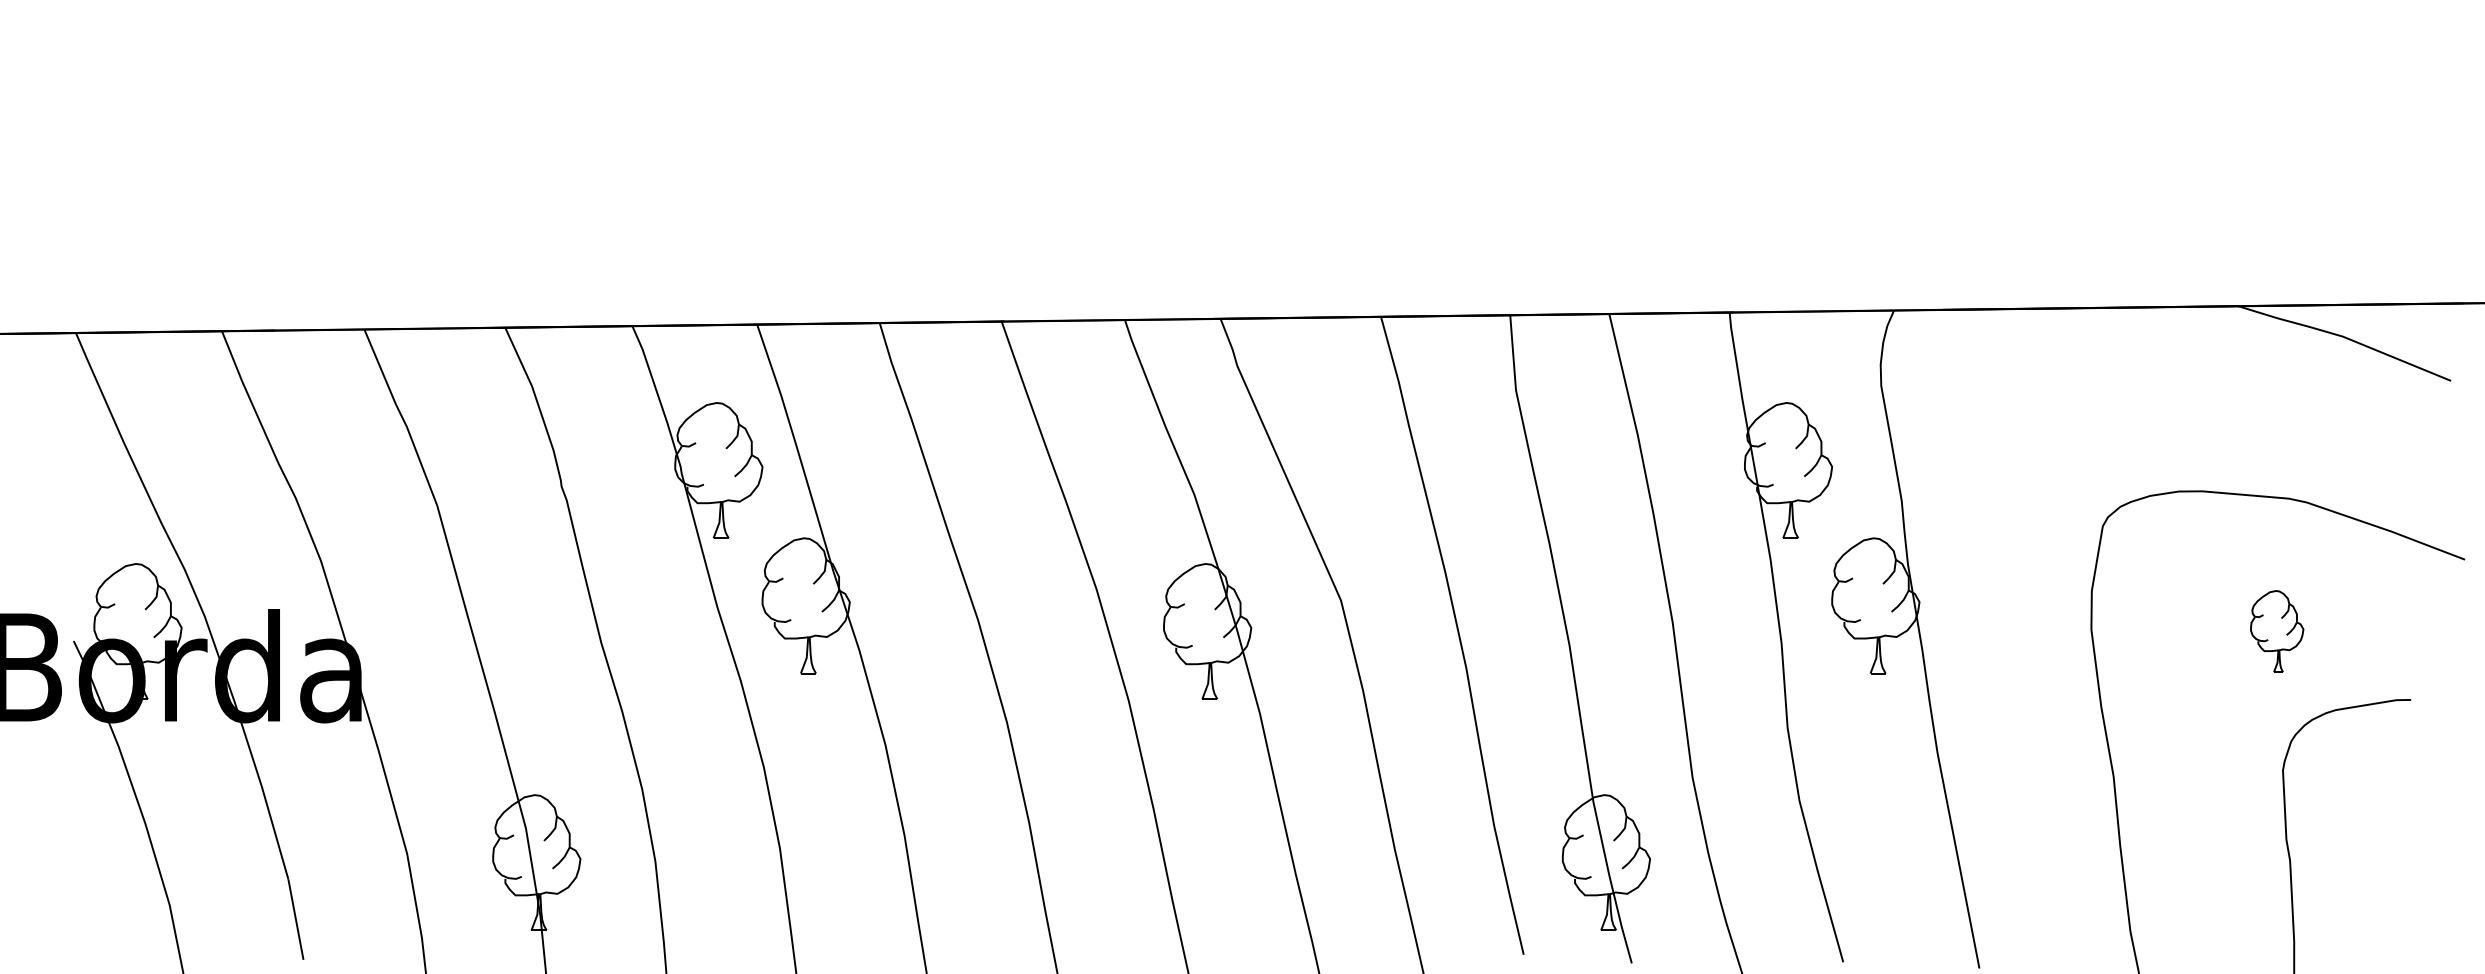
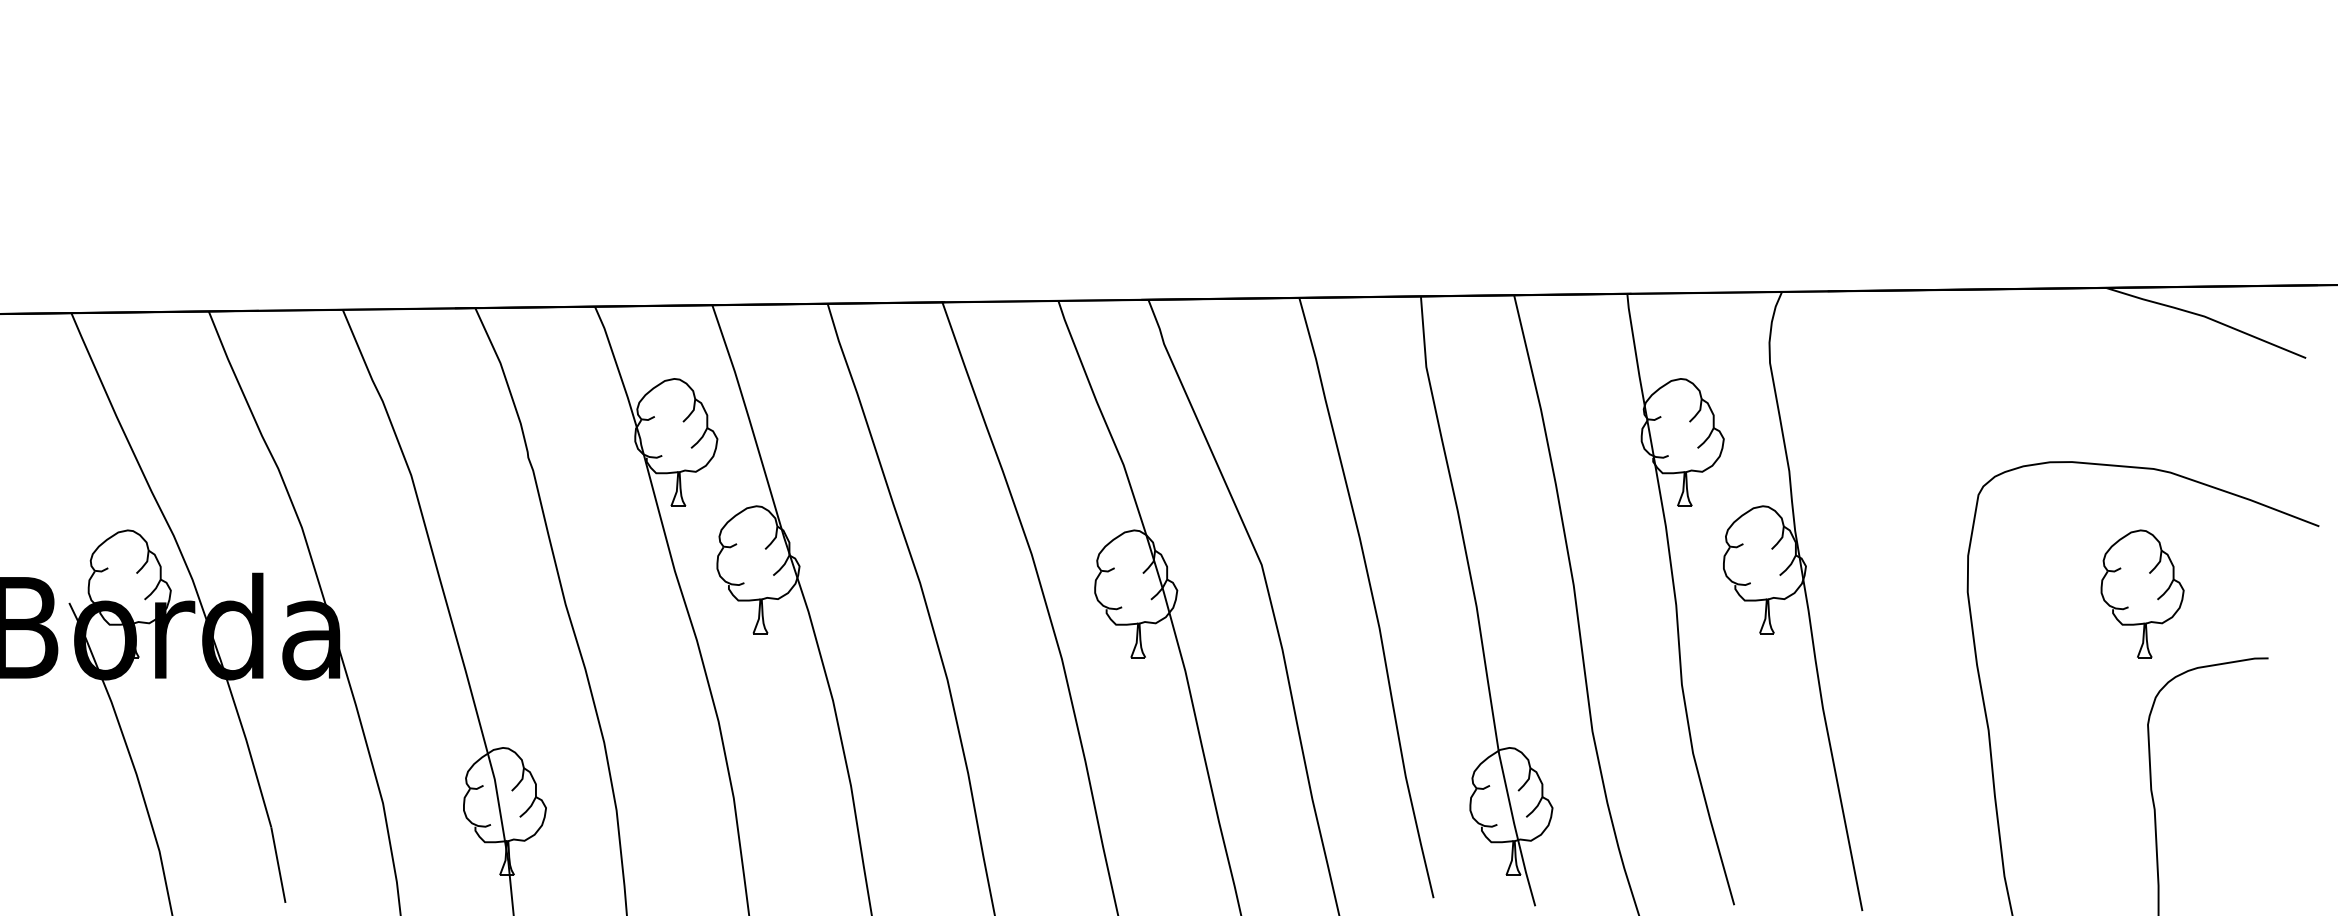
part: (2277, 631) -> (2142, 593), size x1.67

